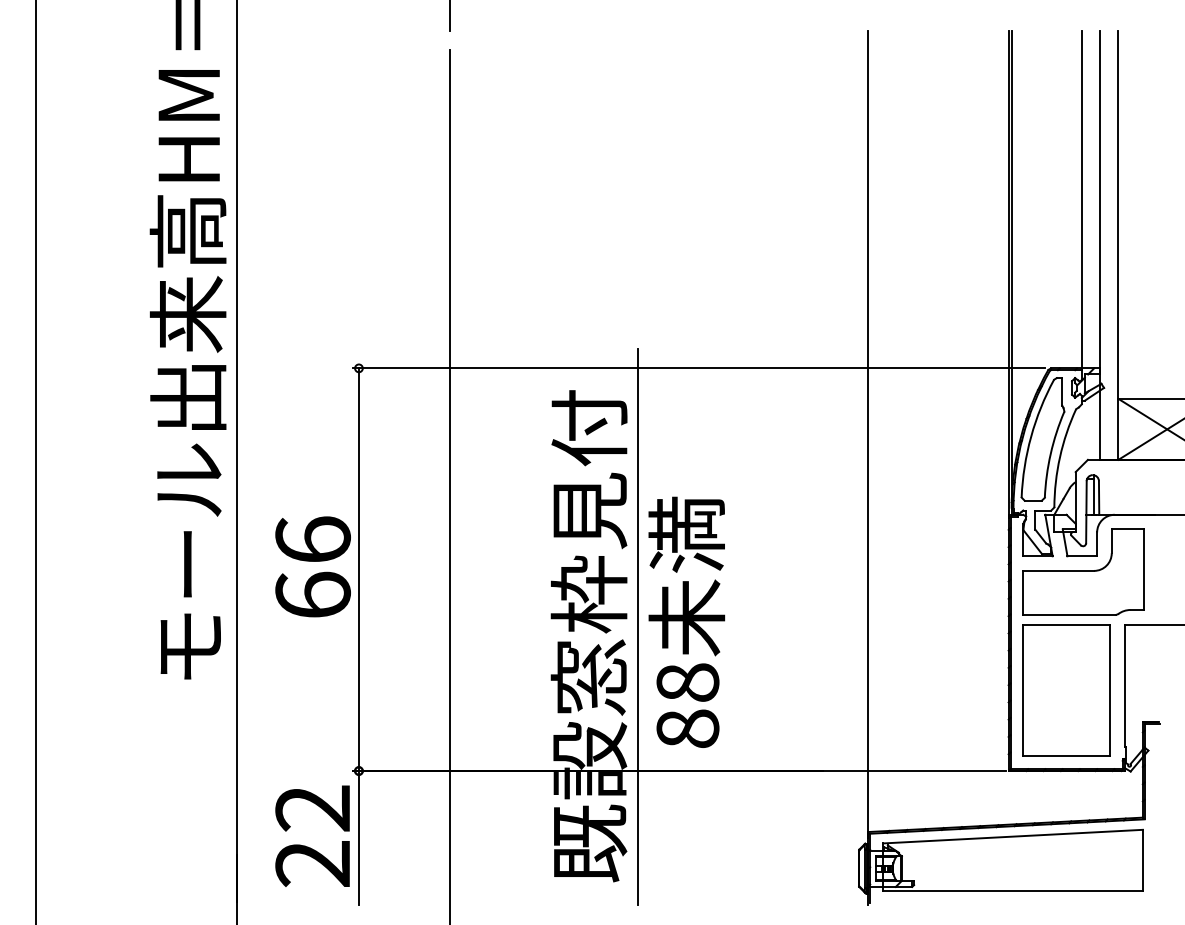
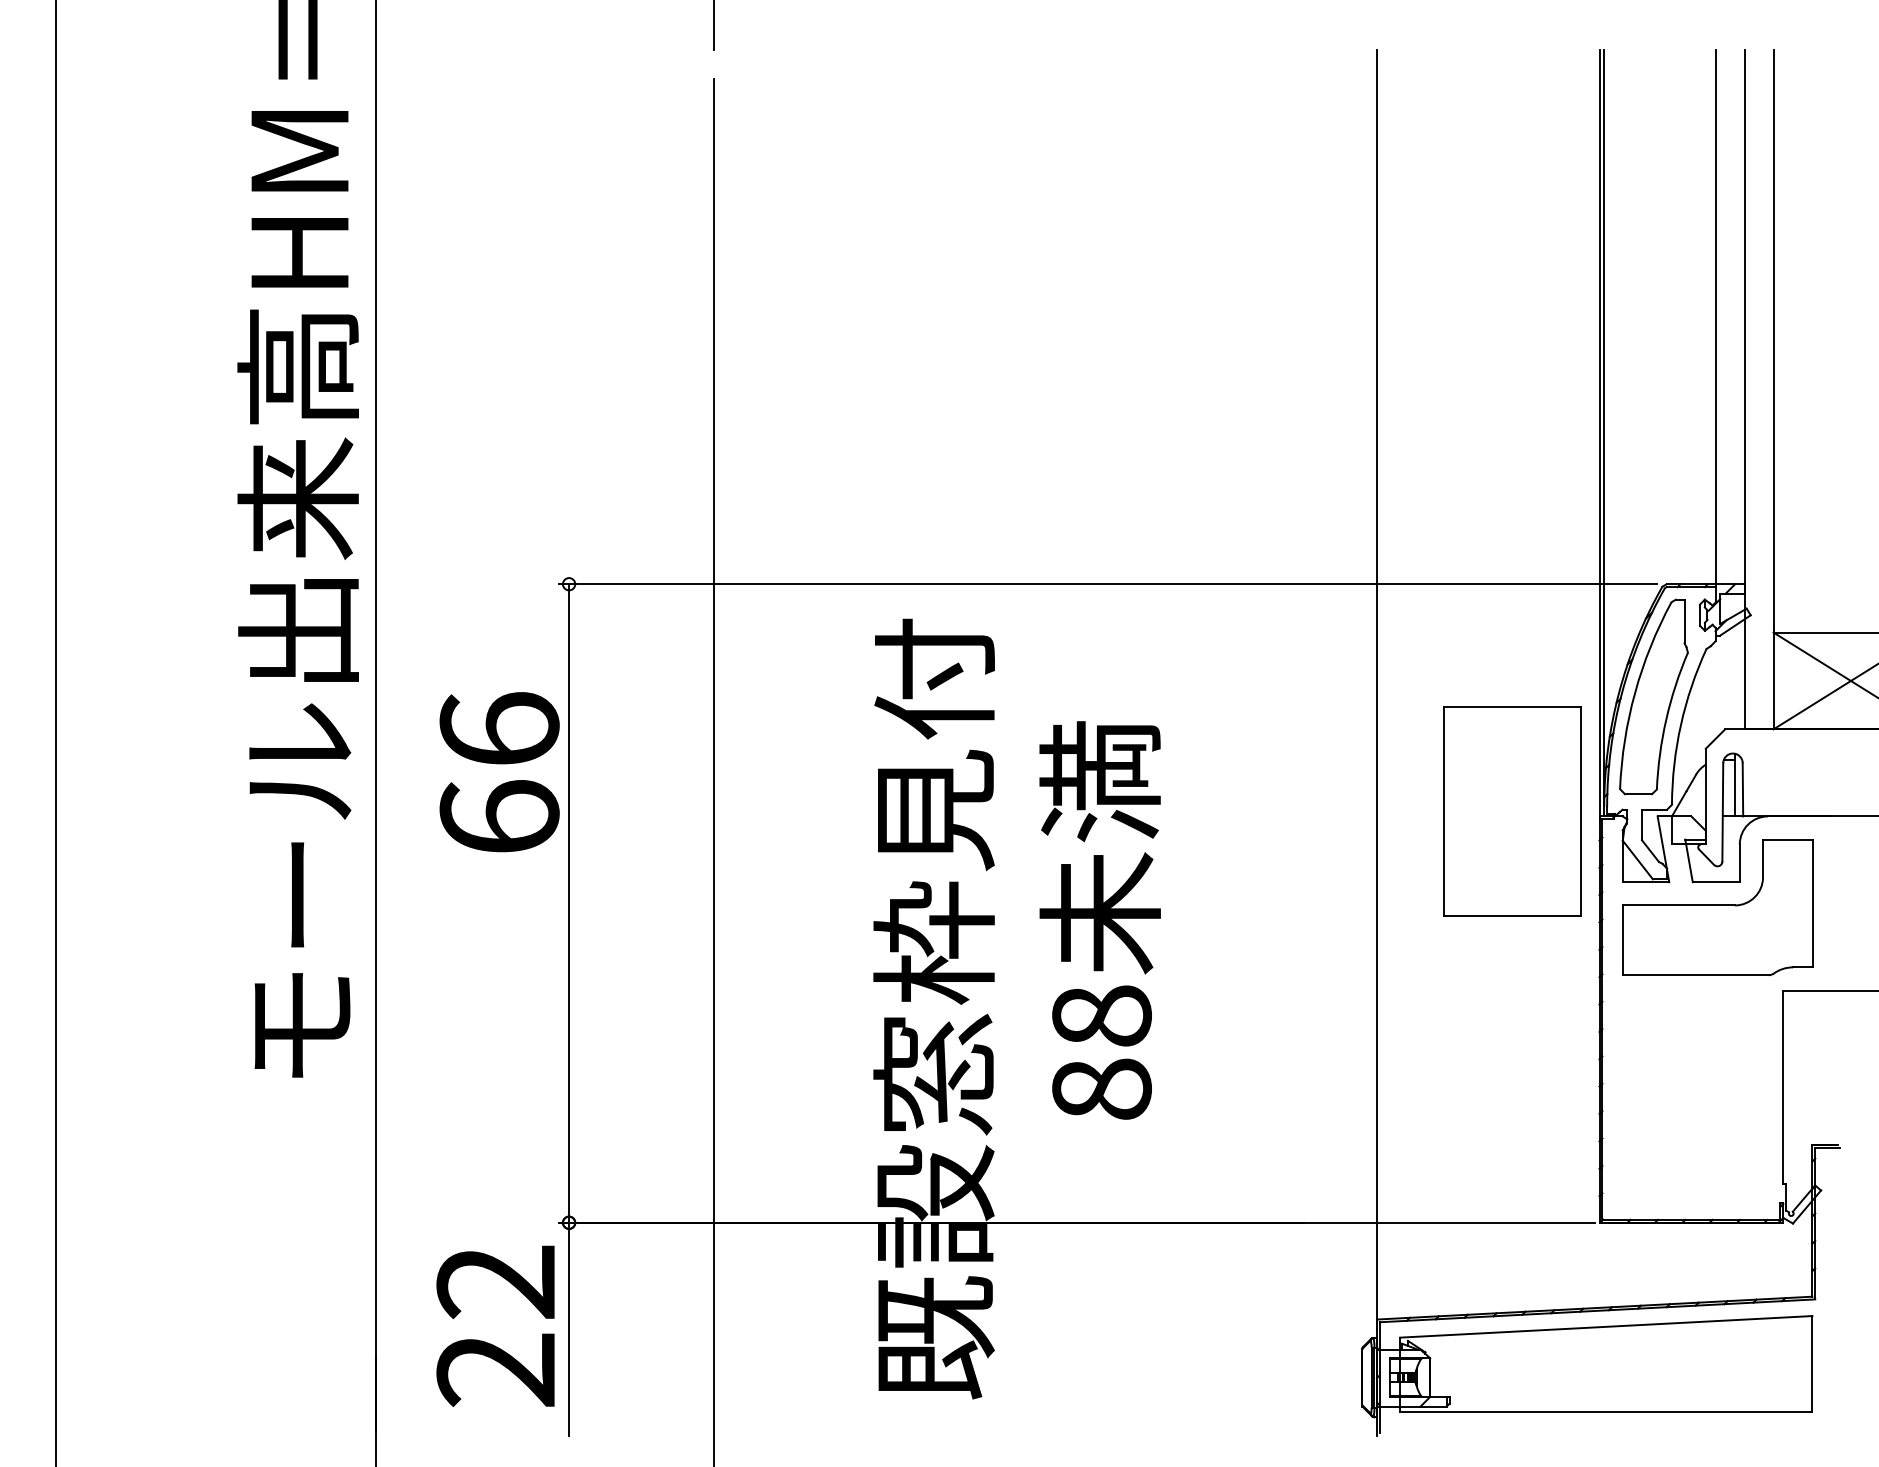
text: (312, 566) -> (498, 771), moved
text: (686, 621) -> (1099, 919), moved
line: (638, 627) -> (1012, 995), removed
part: (1066, 690) -> (1512, 811), moved

